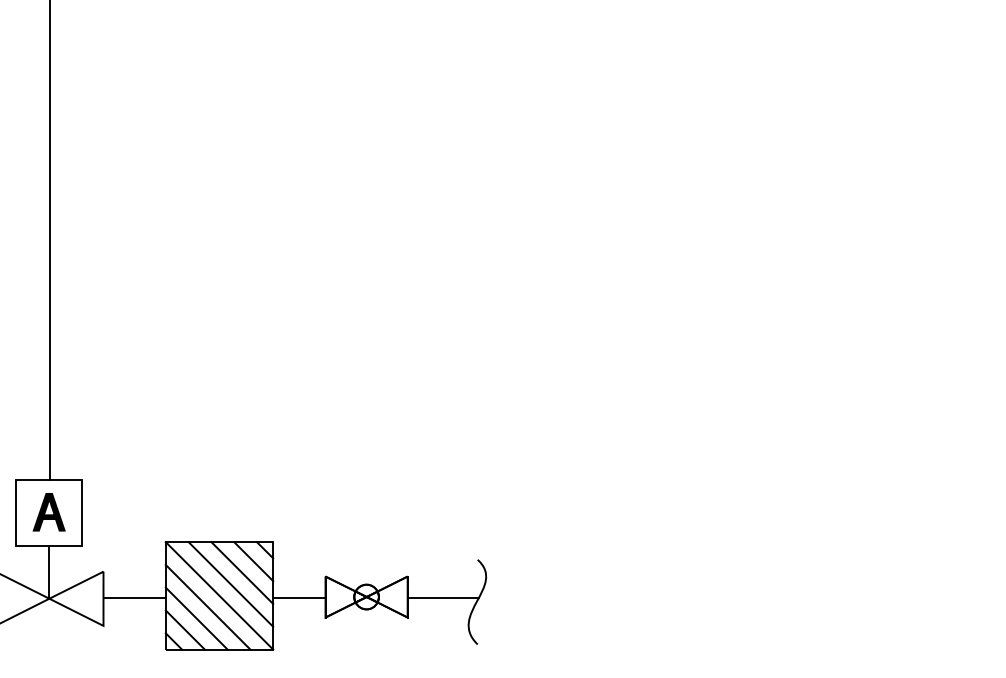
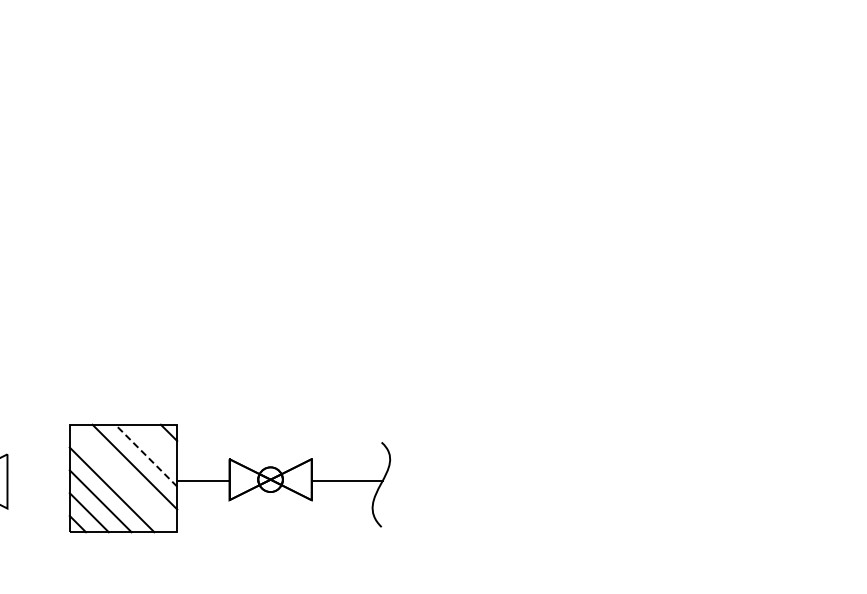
line: (253, 561) -> (157, 444), removed
line: (242, 573) -> (146, 456), solid -> dashed
line: (219, 595) -> (123, 478), removed
line: (134, 598) -> (38, 481), removed

